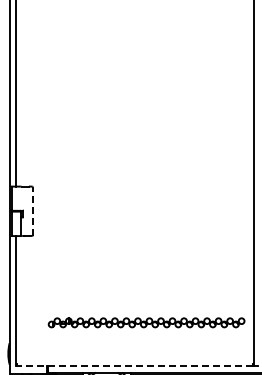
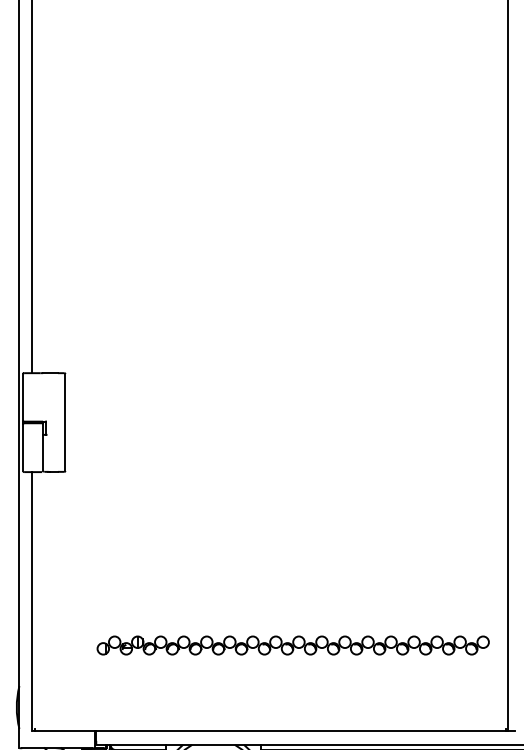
line: (32, 210) -> (65, 420), dashed -> solid
line: (135, 365) -> (270, 730), dashed -> solid

